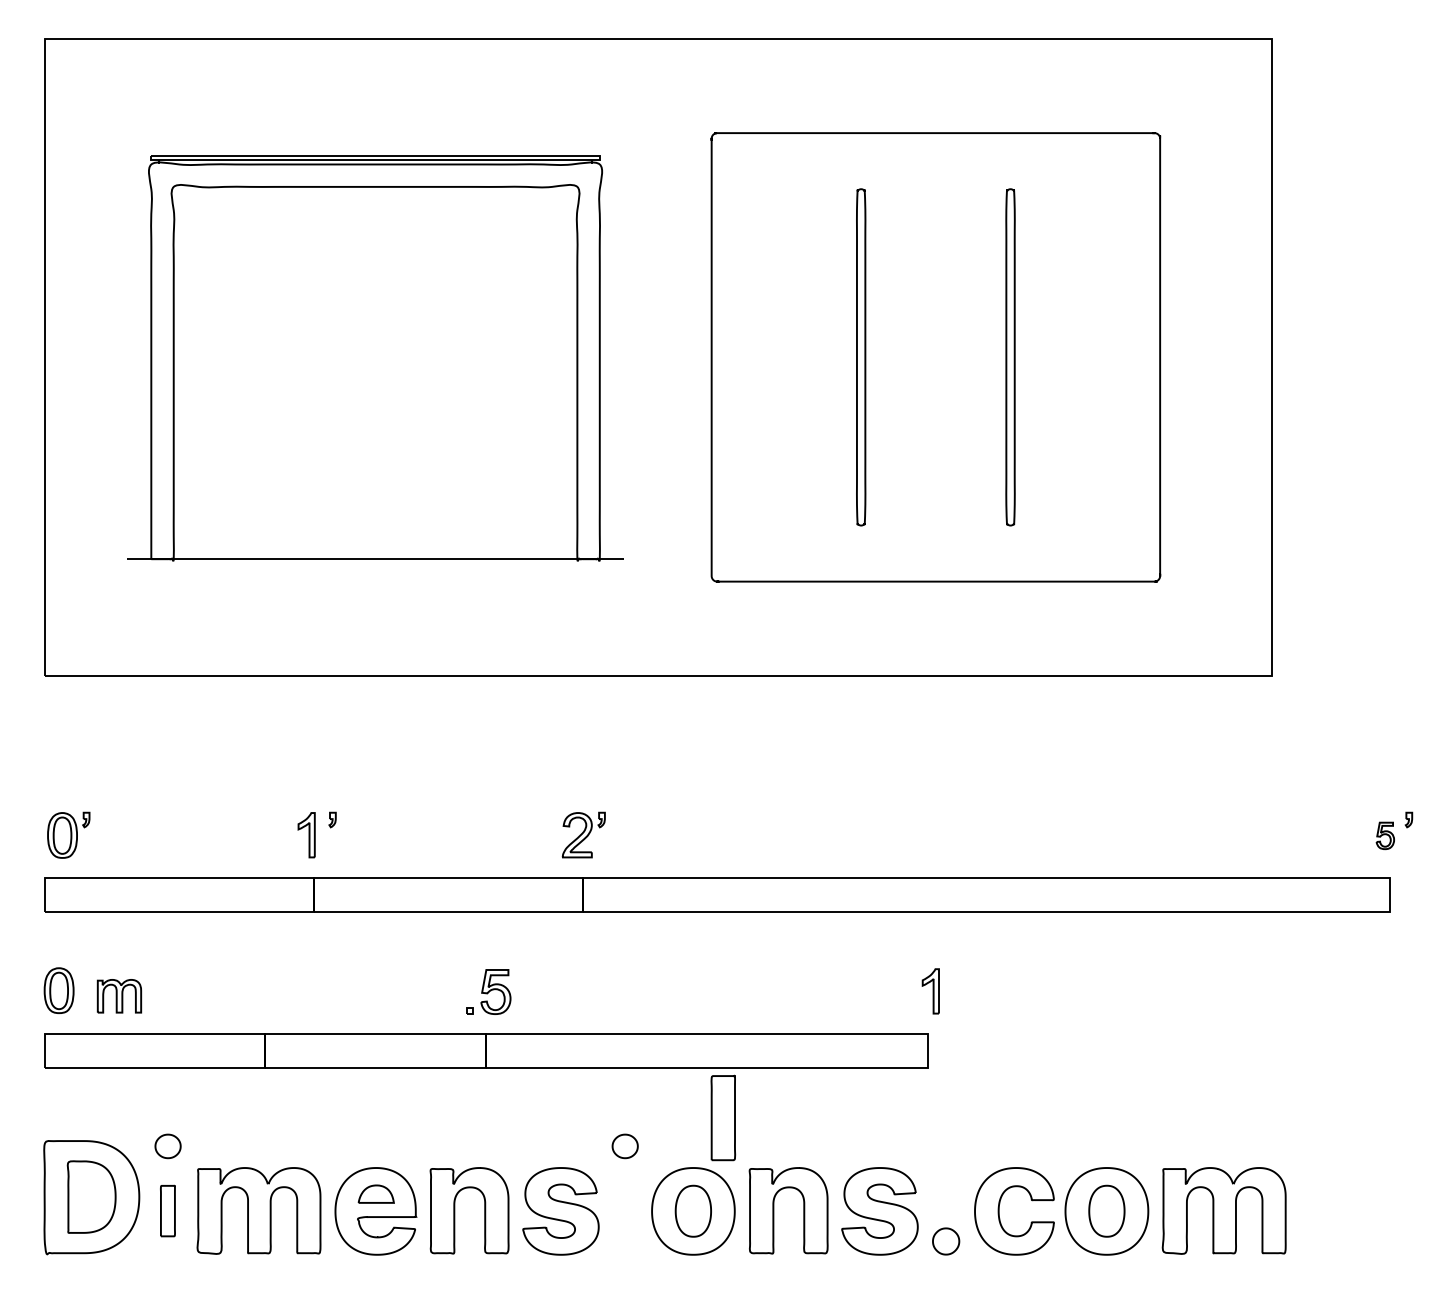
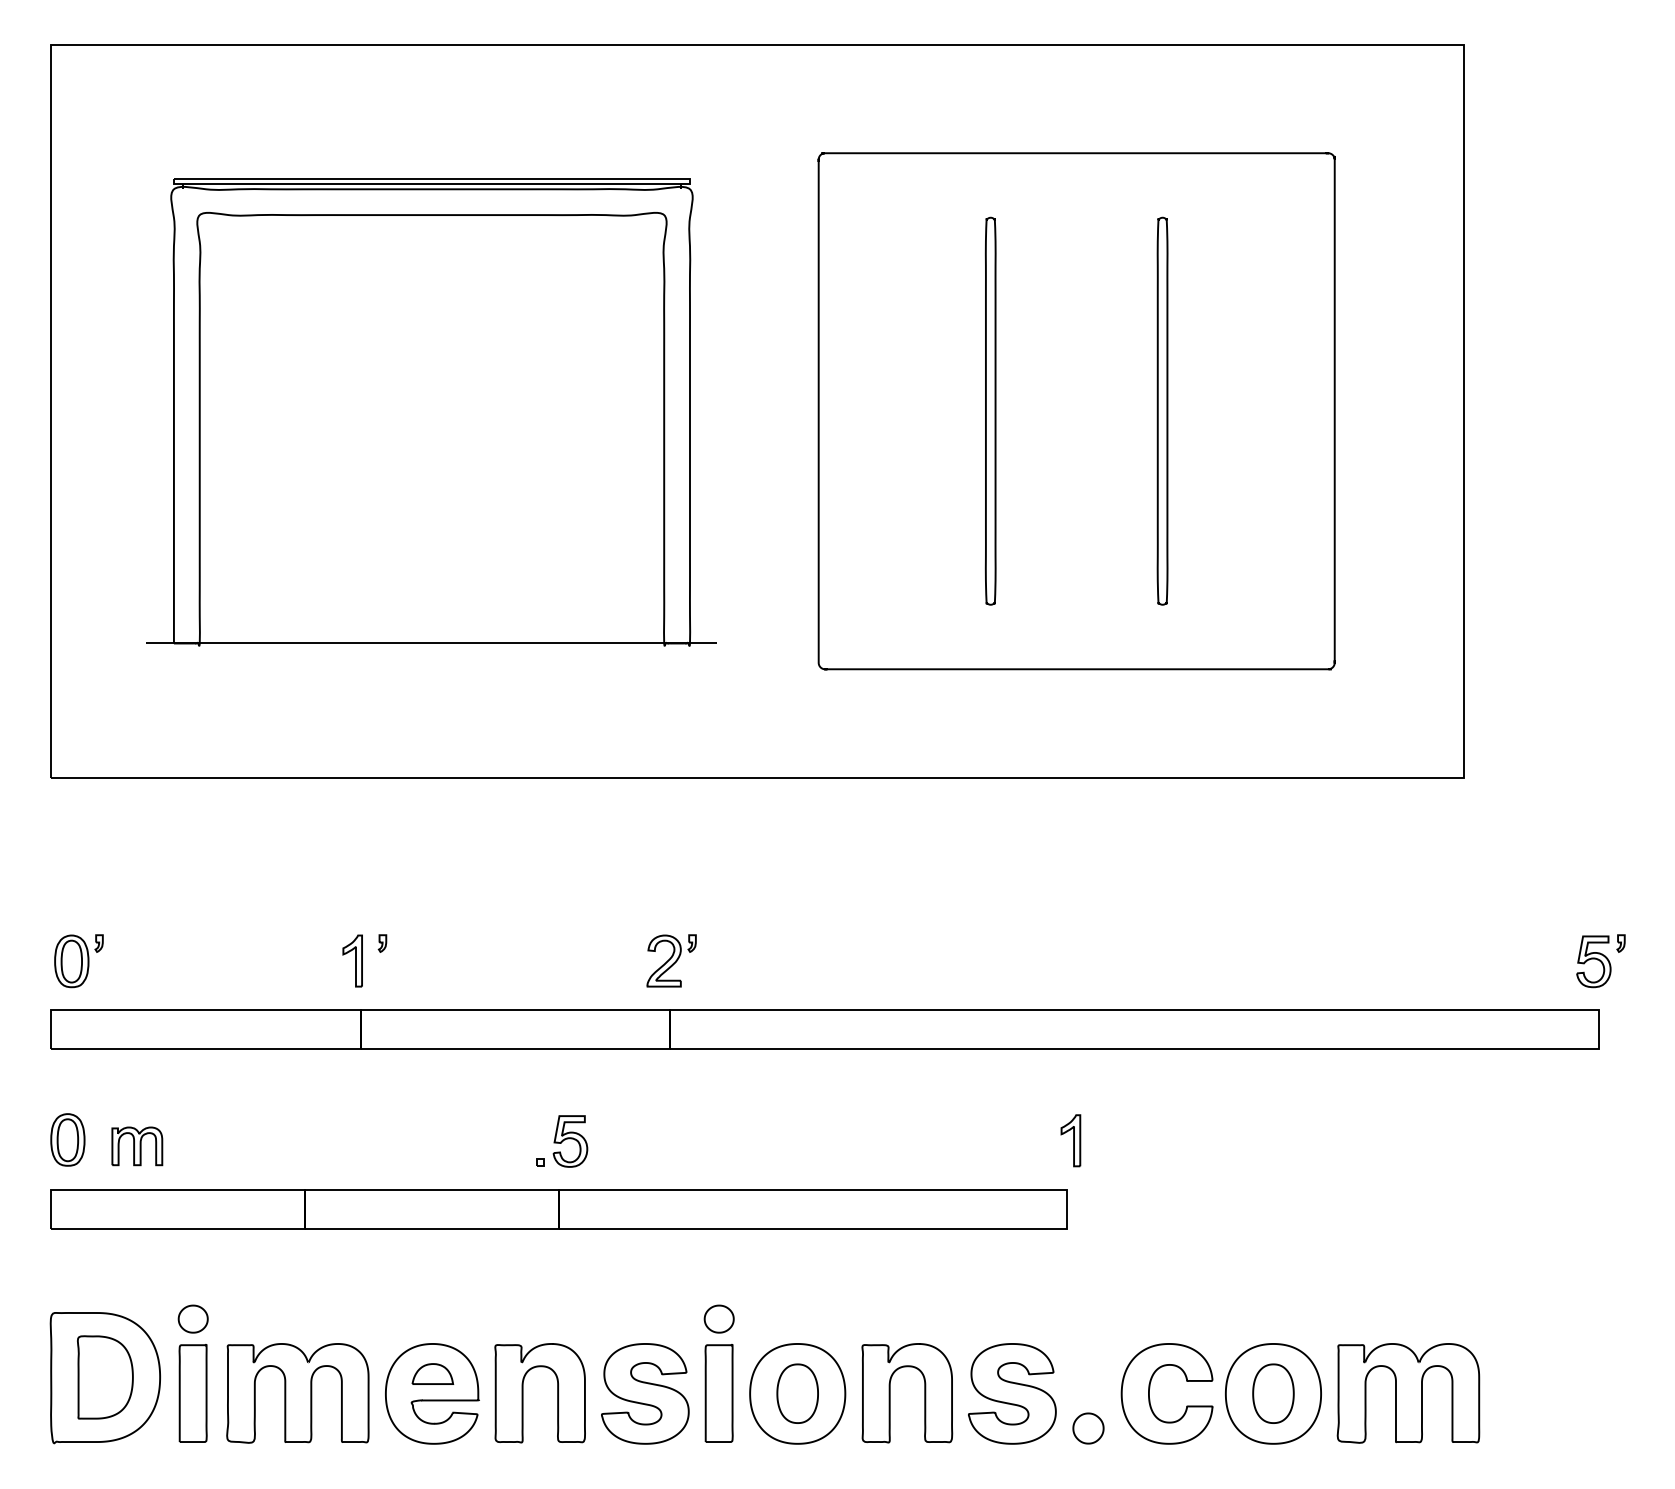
part: (1385, 835) -> (1593, 961), size x1.67
part: (722, 1118) -> (718, 1393), moved
part: (167, 1211) -> (192, 1393), size x1.67

